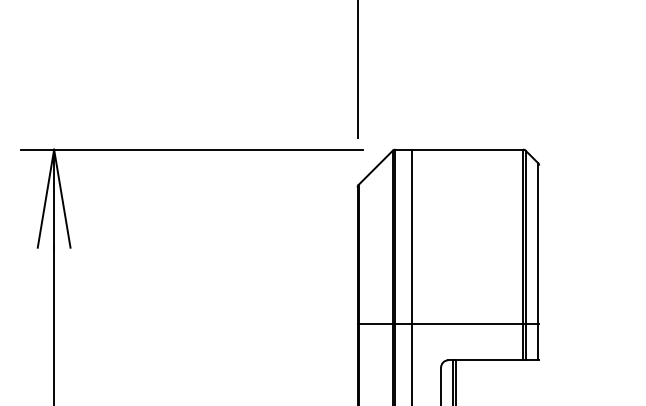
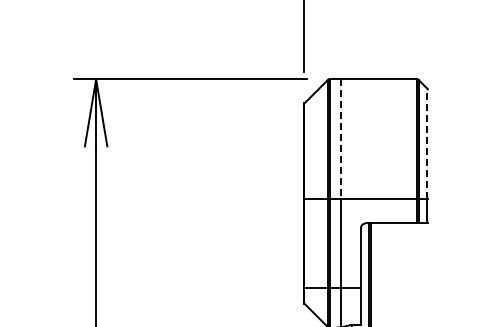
line: (411, 236) -> (340, 138), solid -> dashed
line: (538, 243) -> (427, 143), solid -> dashed

